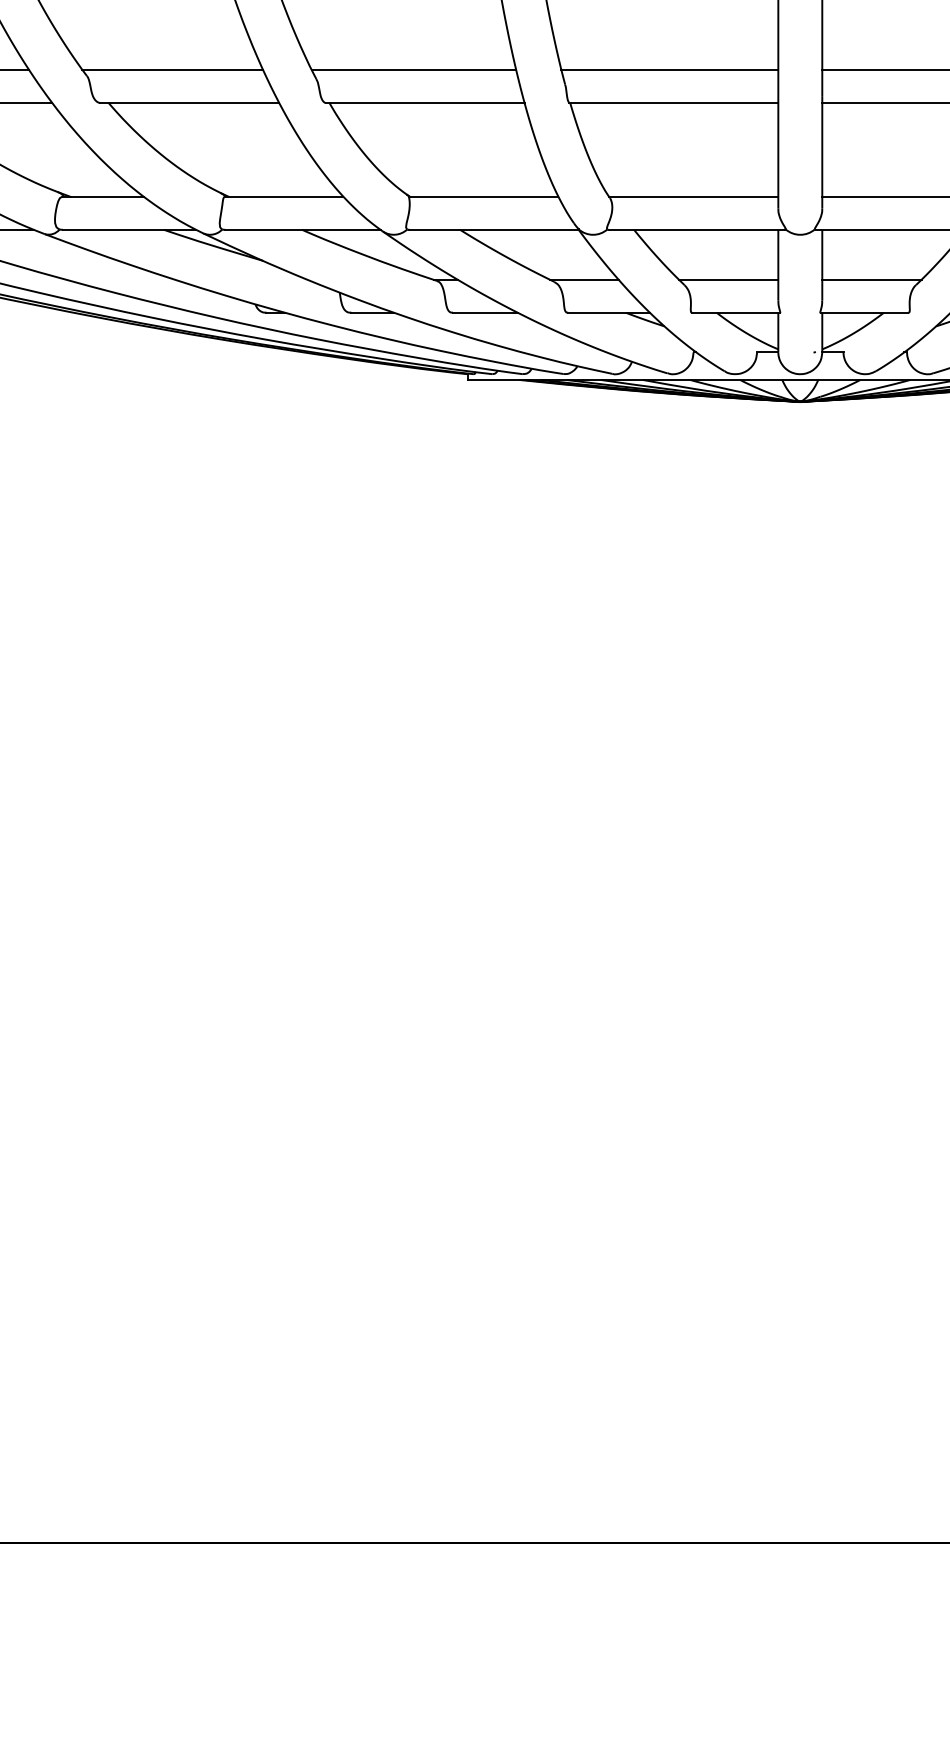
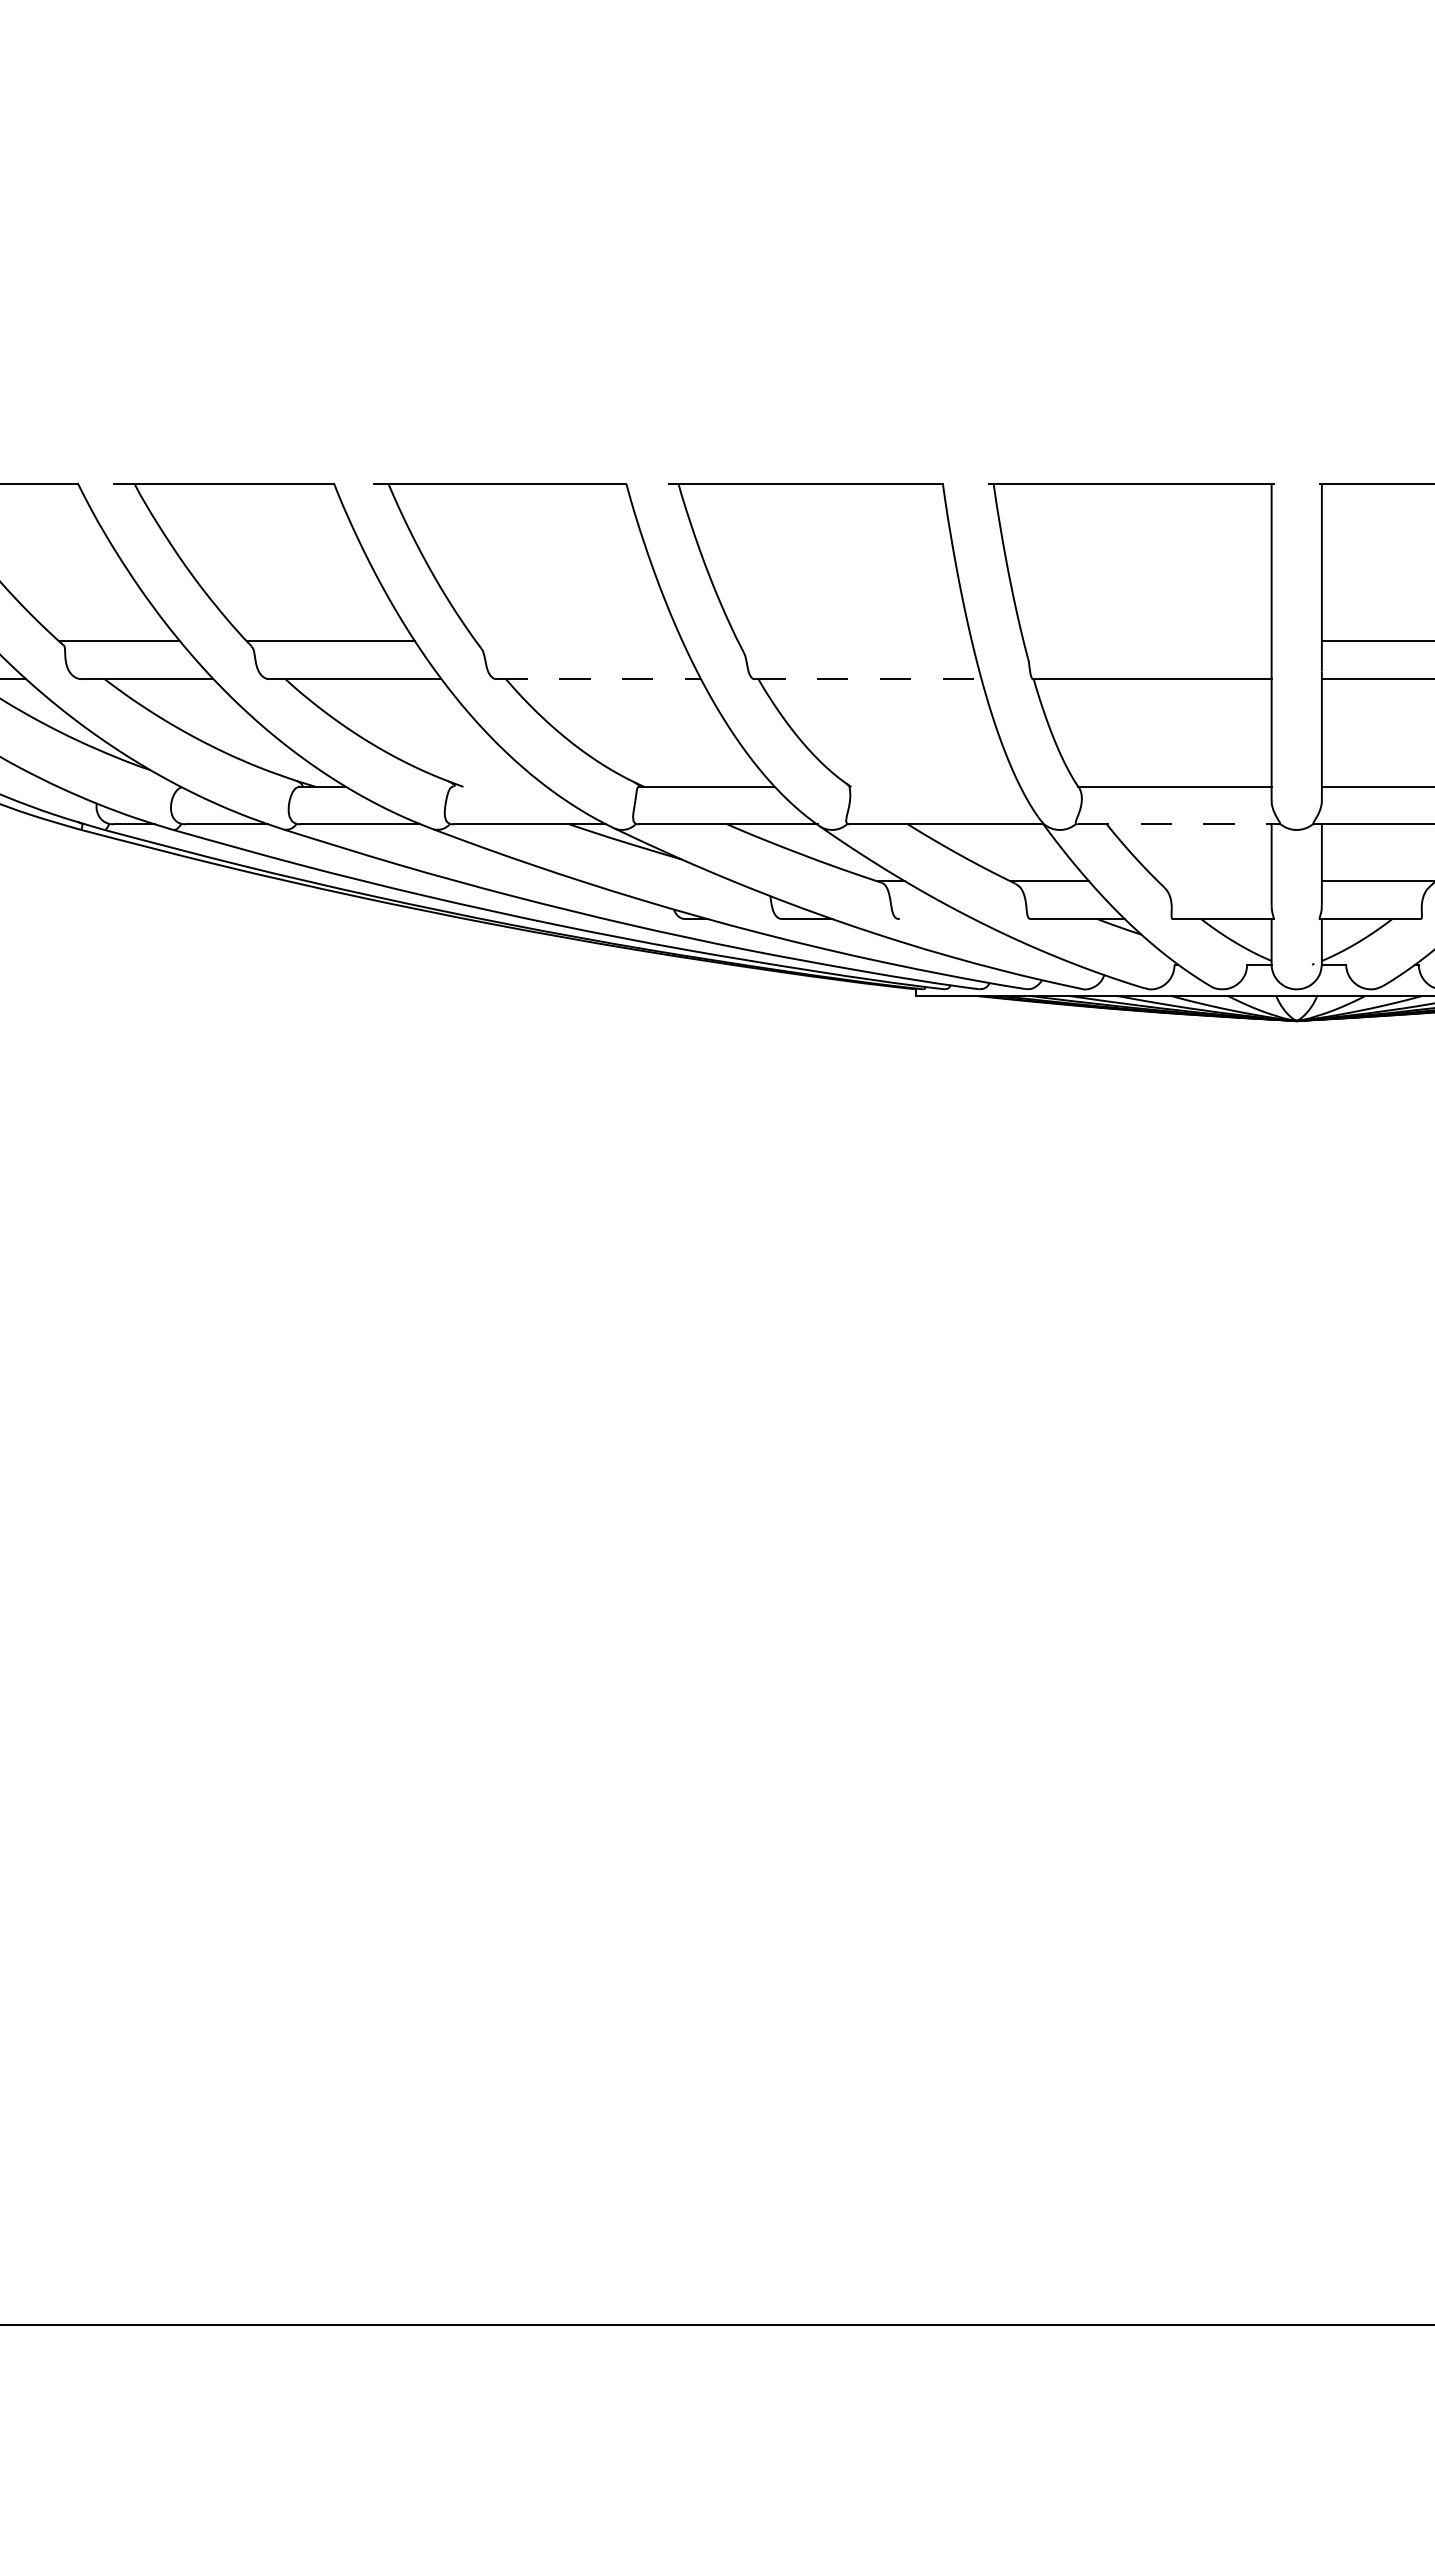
line: (171, 69) -> (578, 641), removed
line: (413, 69) -> (854, 641), removed
line: (669, 69) -> (1147, 641), removed
line: (190, 103) -> (599, 679), solid -> dashed
line: (424, 103) -> (867, 679), solid -> dashed
line: (102, 196) -> (499, 786), removed
line: (483, 196) -> (934, 786), removed
line: (696, 230) -> (1178, 824), solid -> dashed
line: (728, 279) -> (1214, 881), removed
line: (485, 313) -> (936, 919), removed

